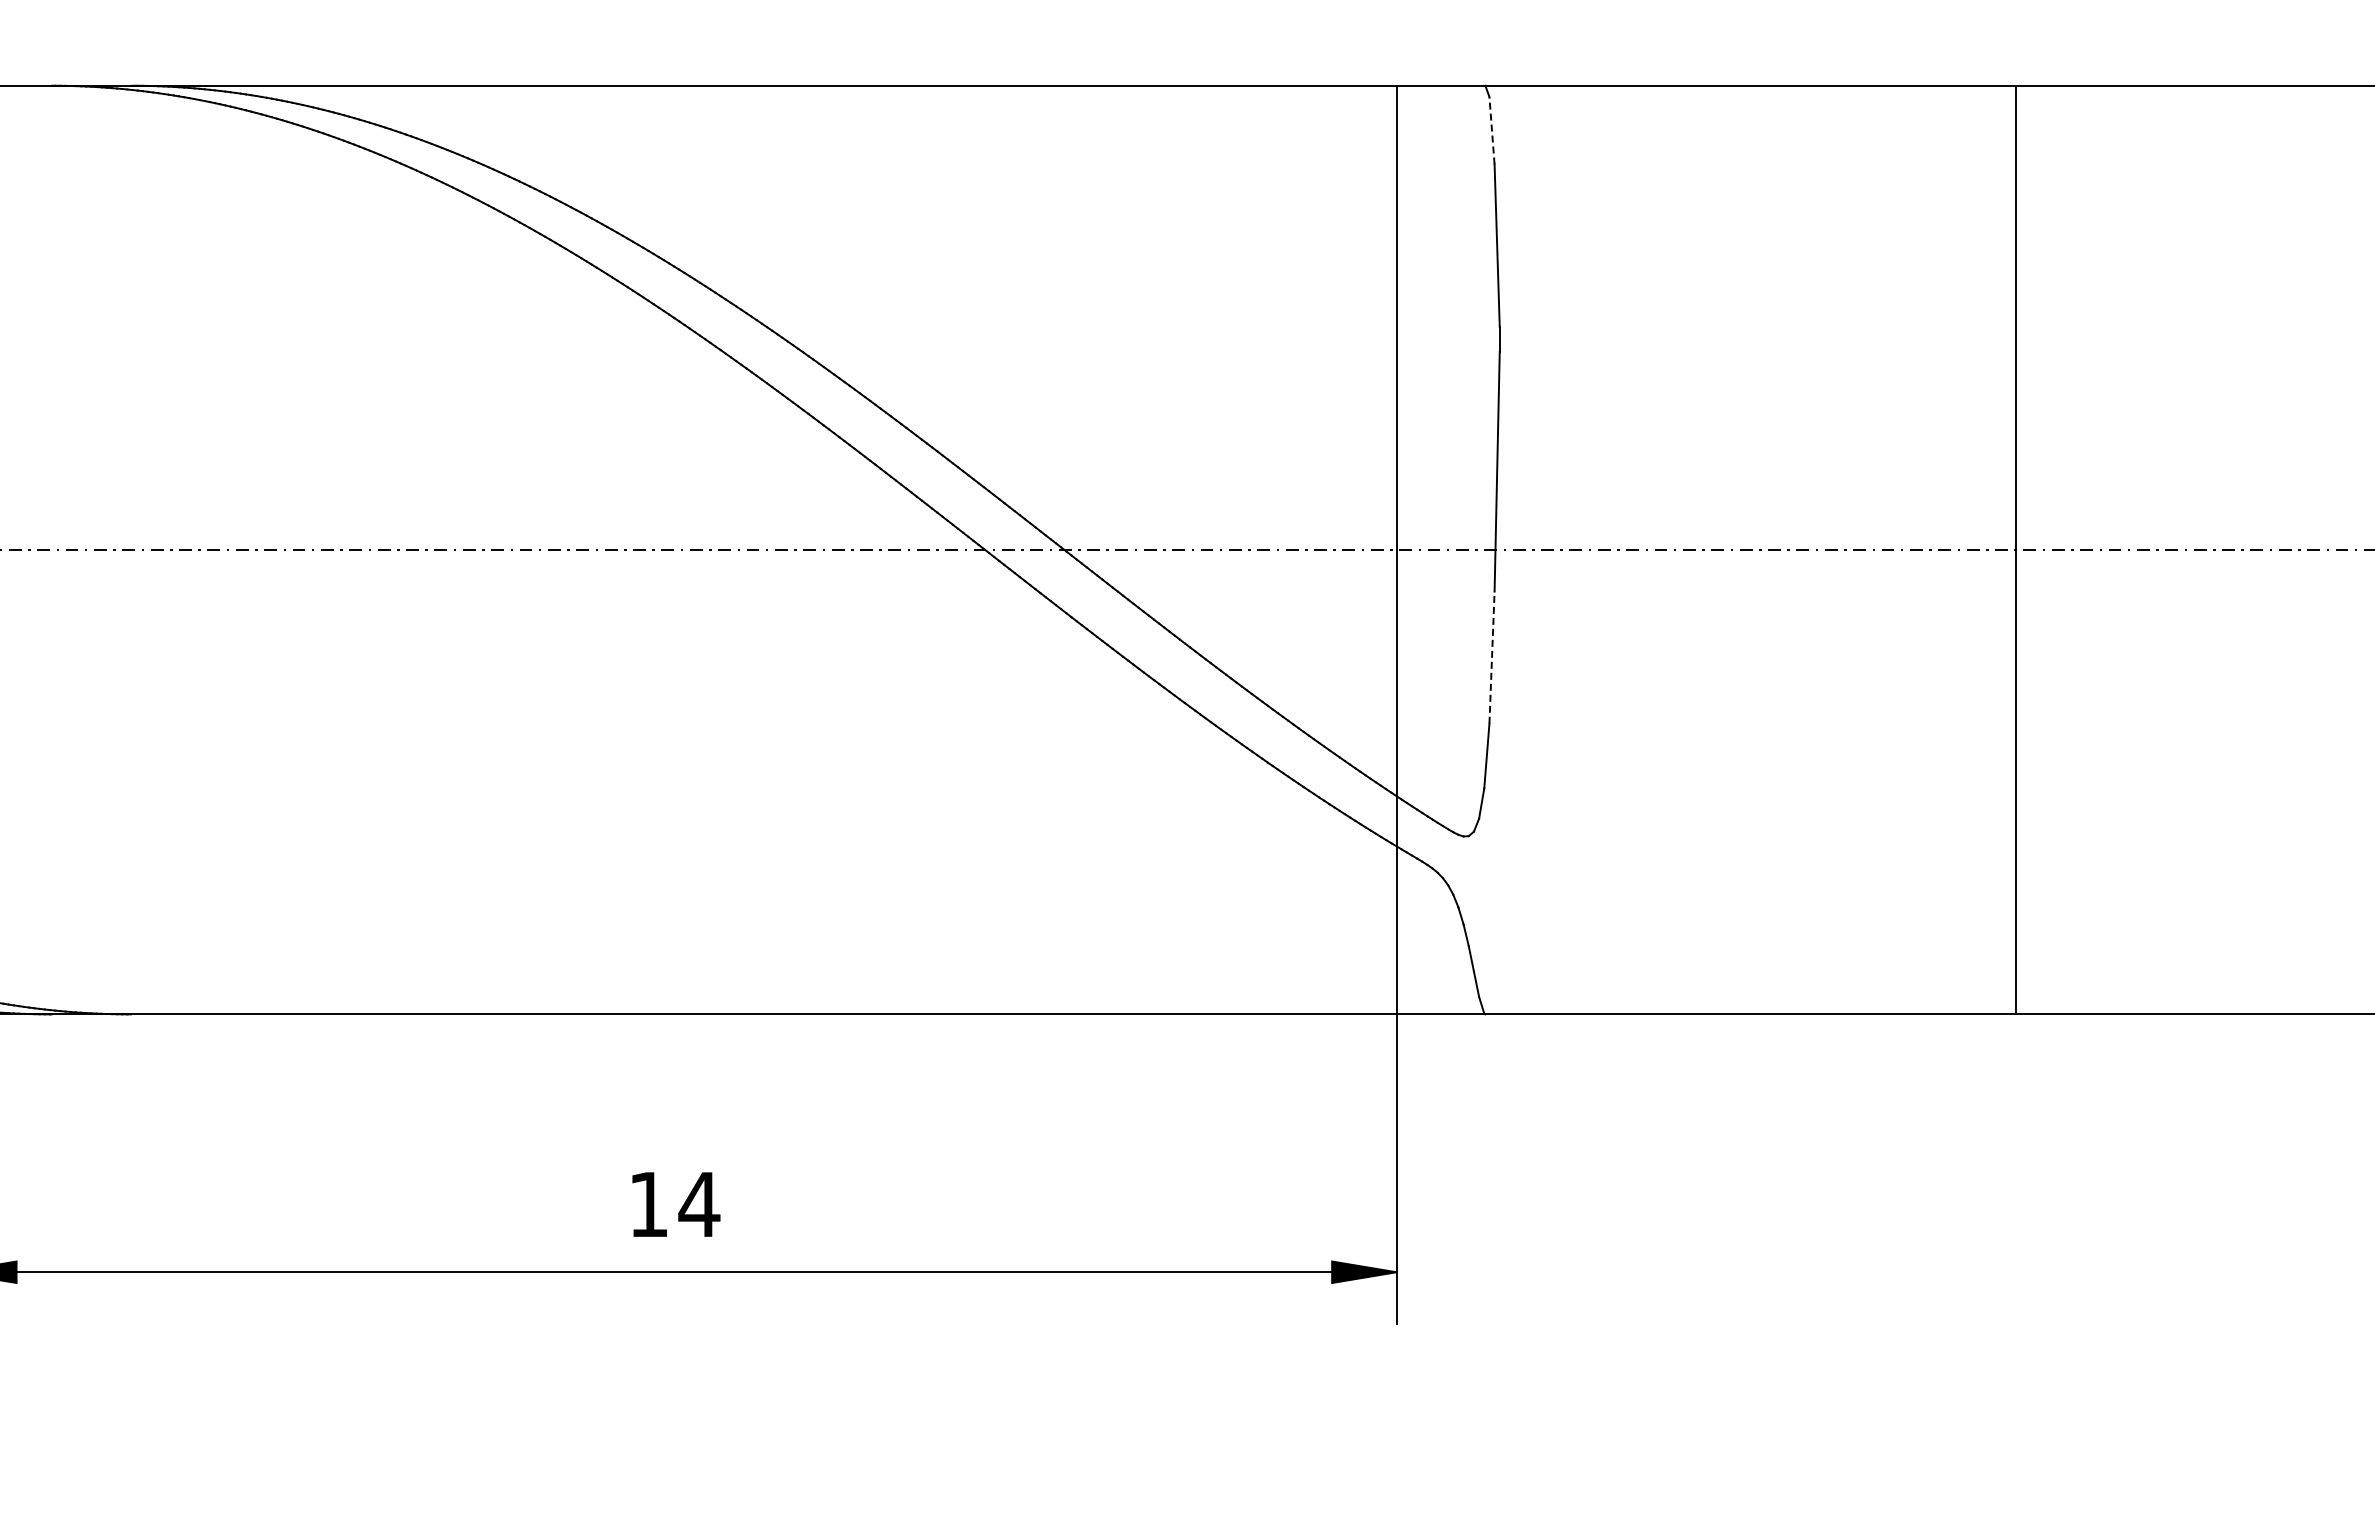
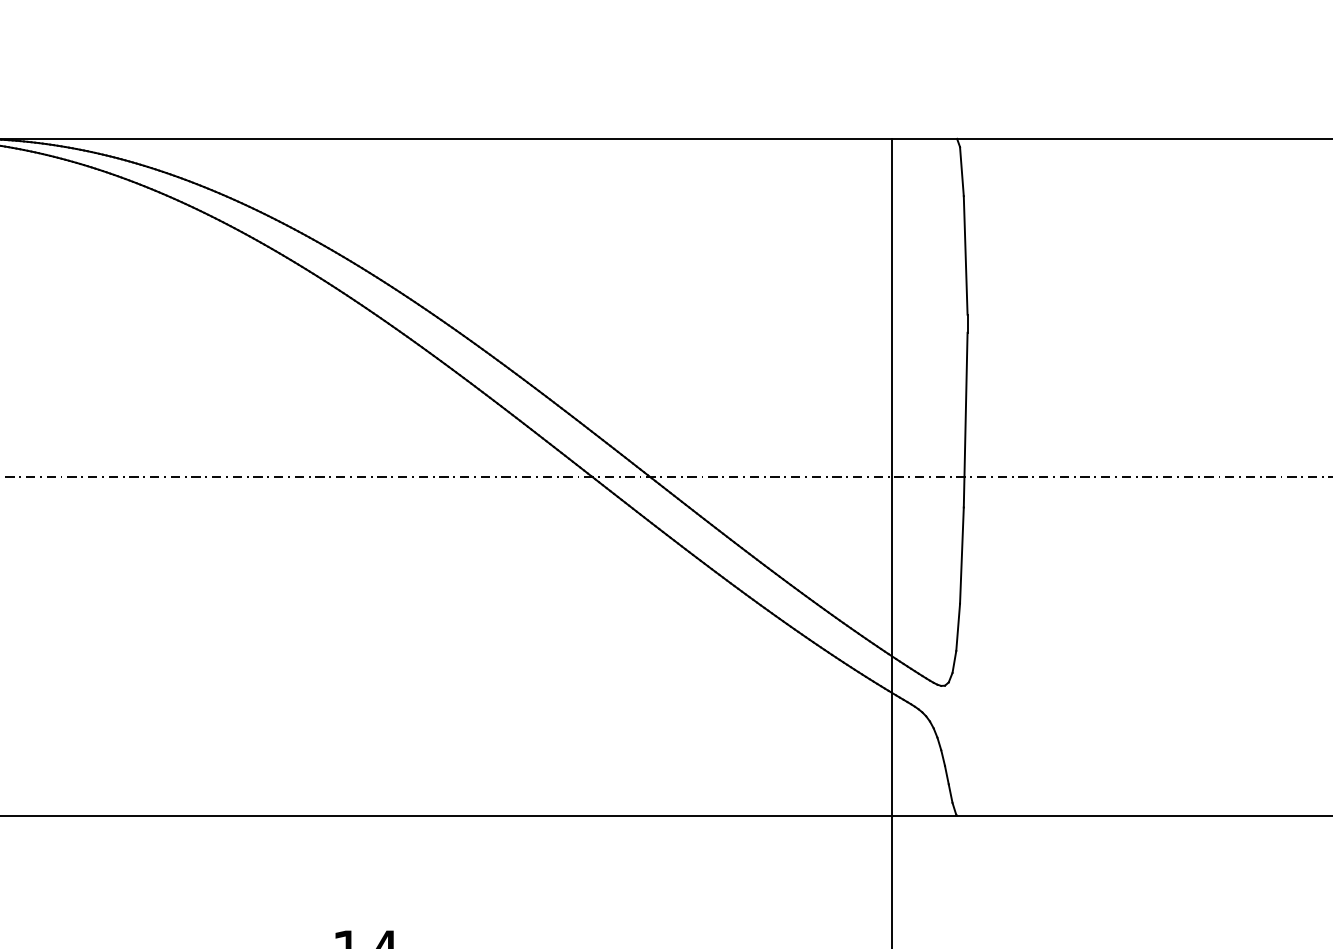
line: (1492, 130) -> (962, 171), dashed -> solid
line: (1492, 657) -> (962, 555), dashed -> solid

